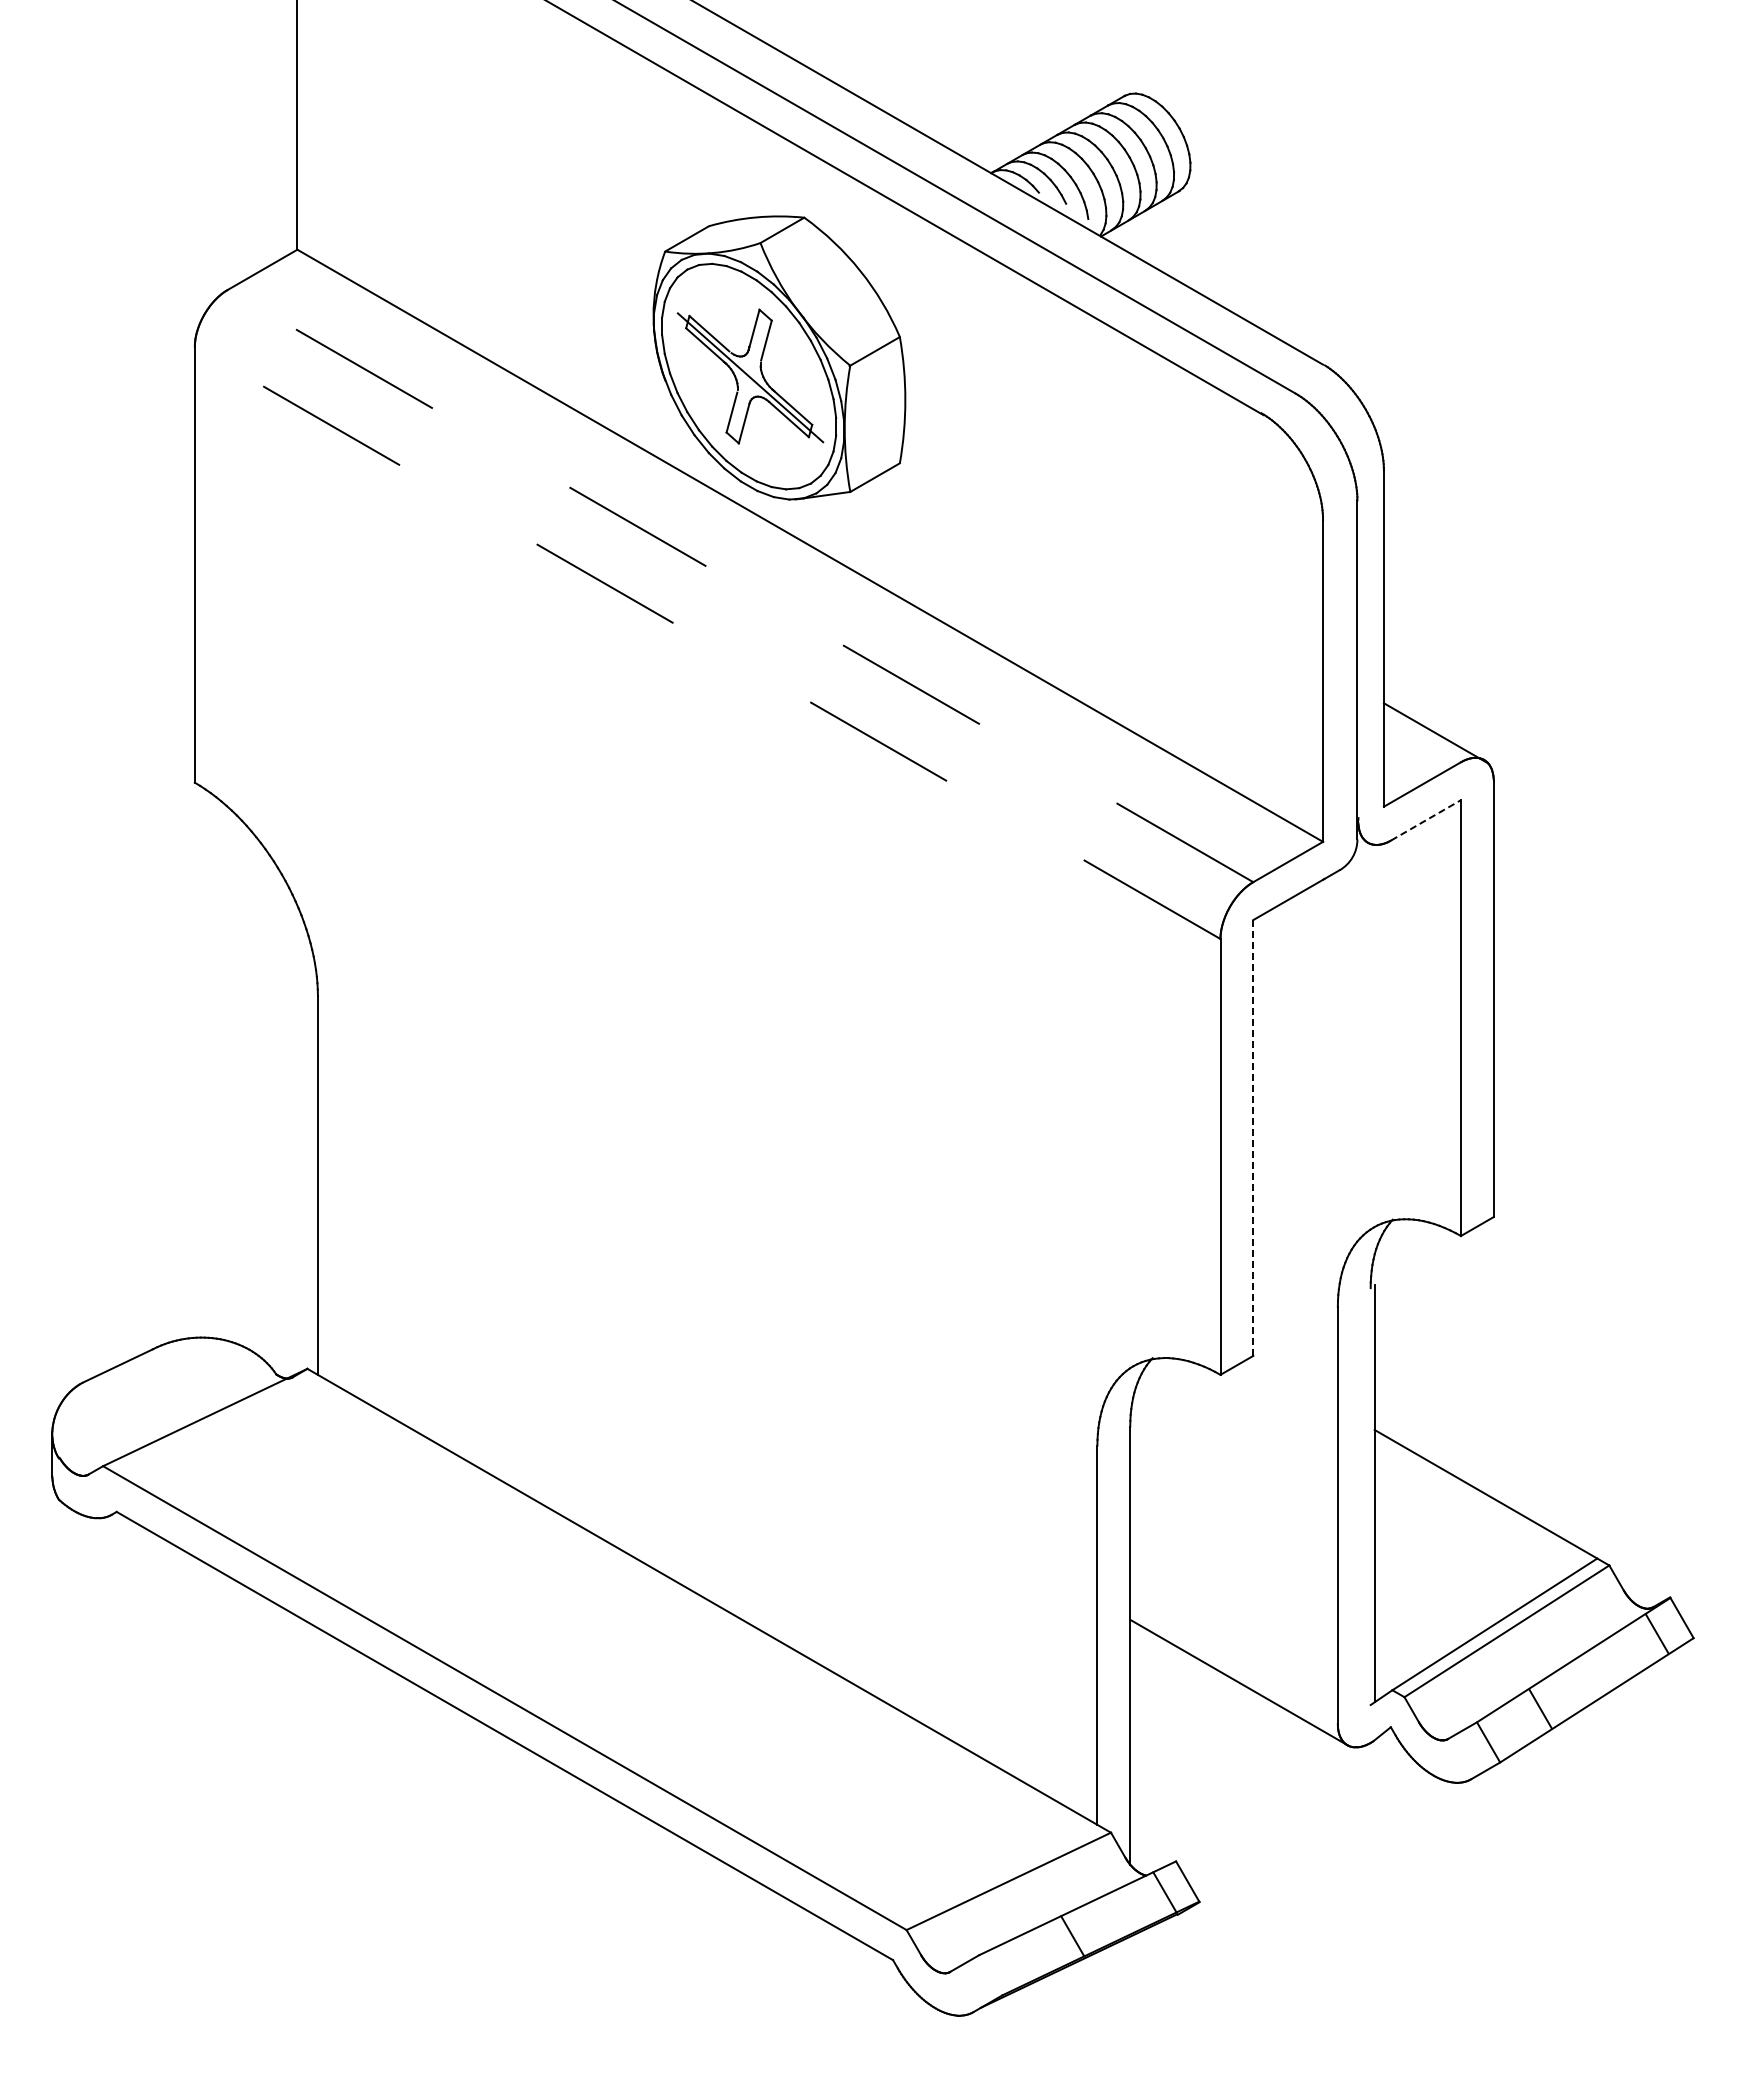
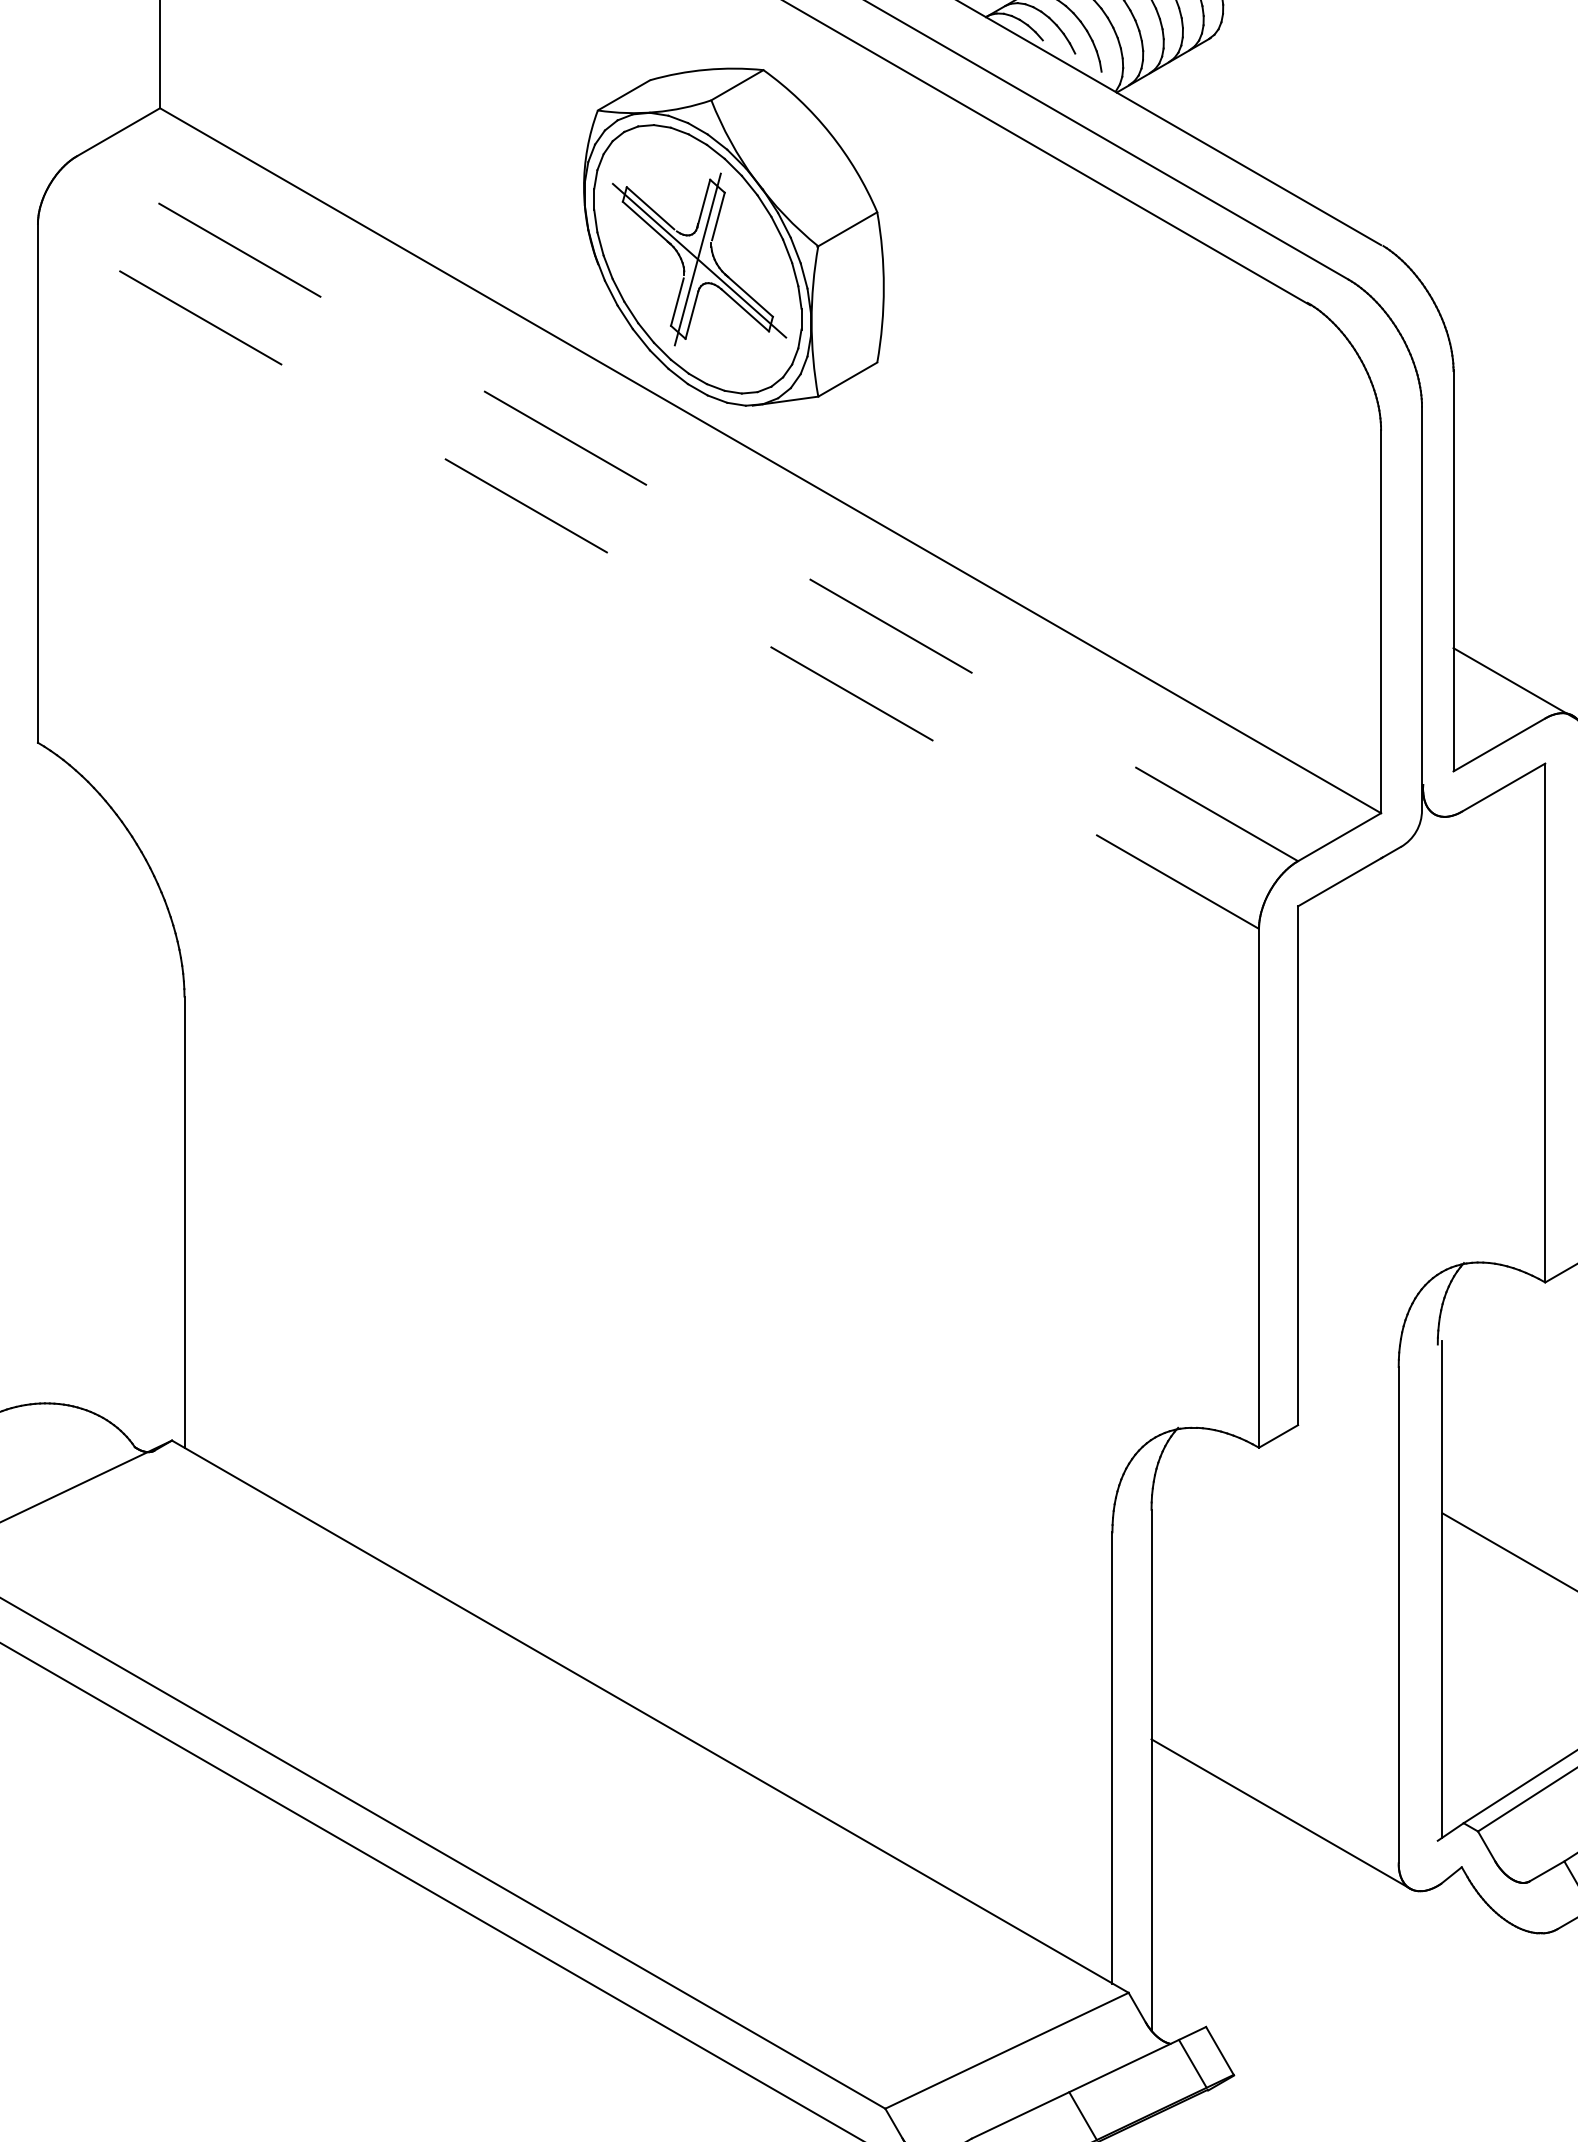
line: (748, 376) -> (697, 259), added
line: (1426, 820) -> (1504, 787), dashed -> solid
line: (1253, 1137) -> (1298, 1165), dashed -> solid

